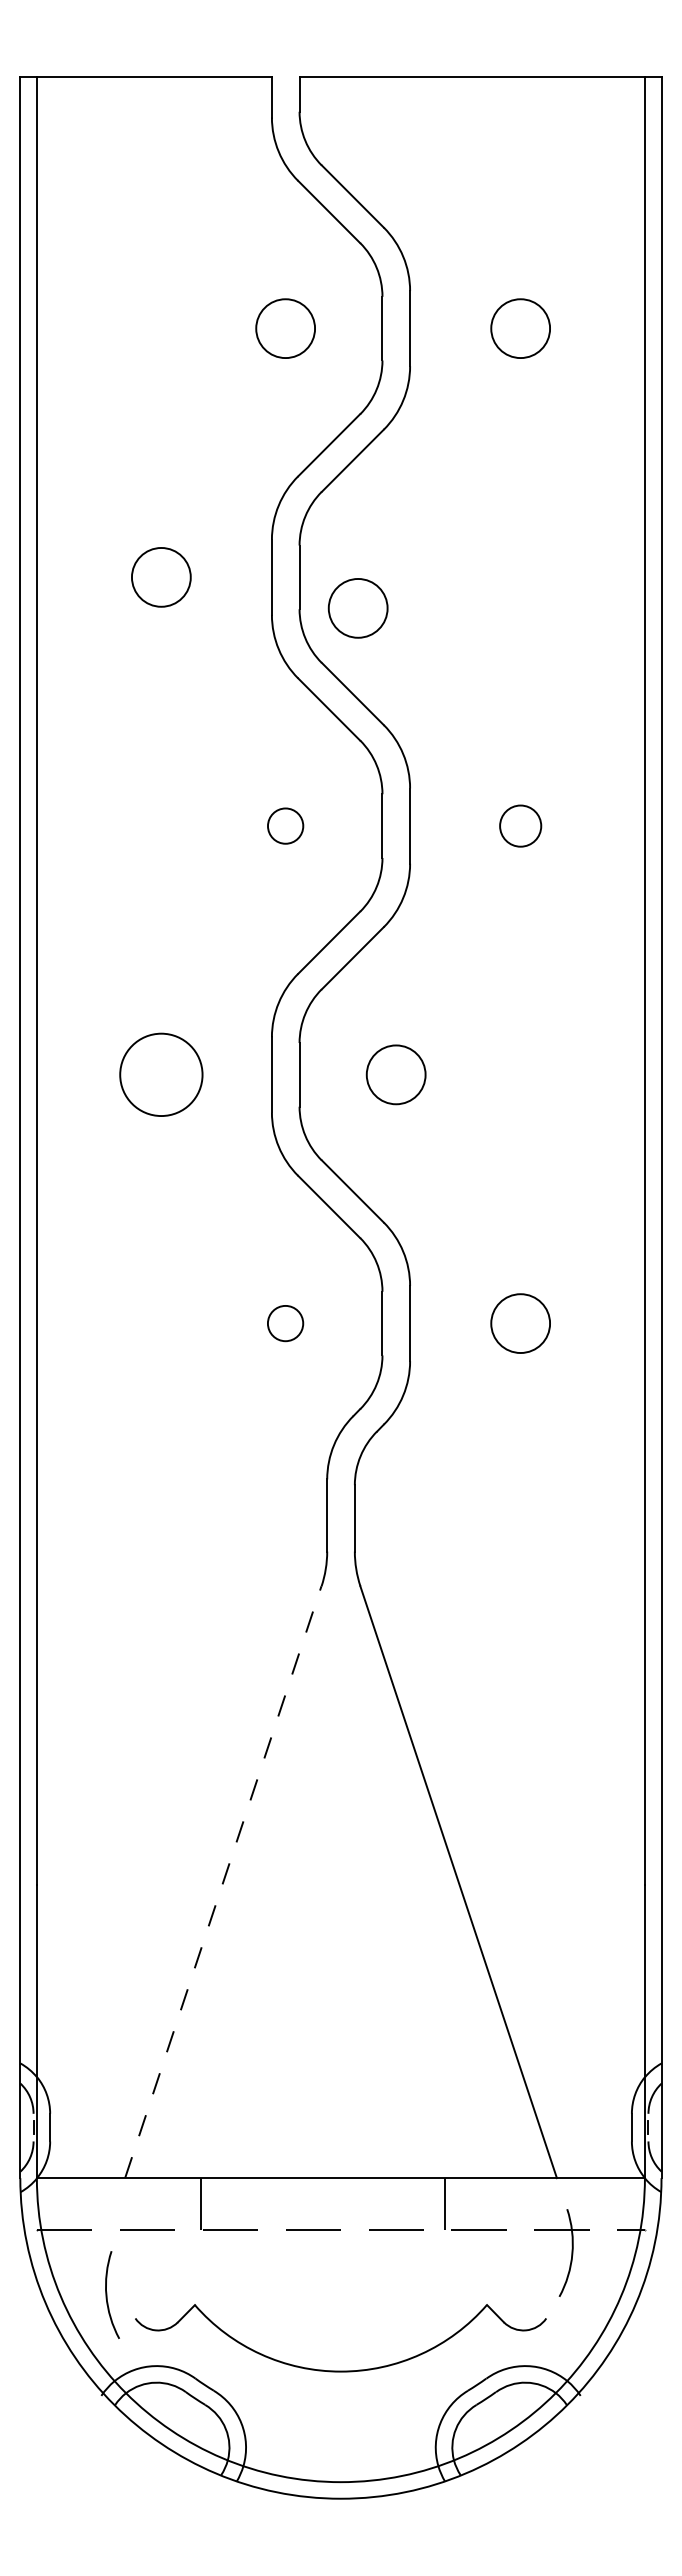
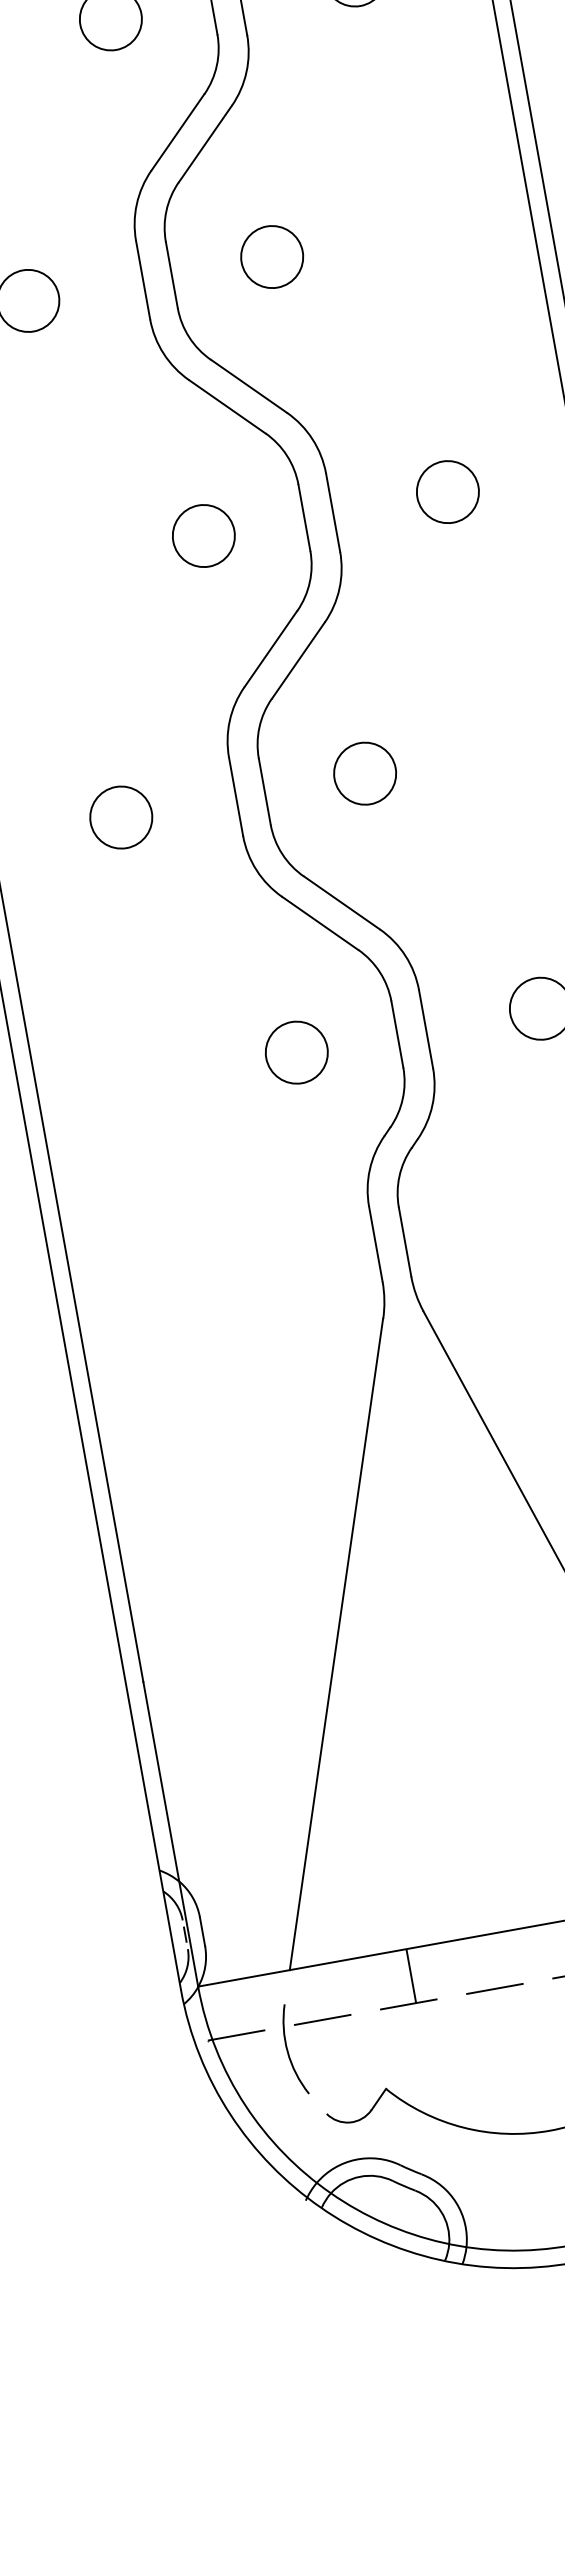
circle: (357, 608) -> (271, 257), moved
circle: (285, 825) -> (203, 535), size x1.67
circle: (520, 825) -> (447, 491), size x1.43
circle: (160, 1074) -> (120, 817), size x0.71
circle: (285, 1323) -> (296, 1052), size x1.67
line: (223, 1882) -> (336, 1644), dashed -> solid
line: (201, 2204) -> (411, 1976), moved
arc: (107, 2294) -> (288, 2050), moved

